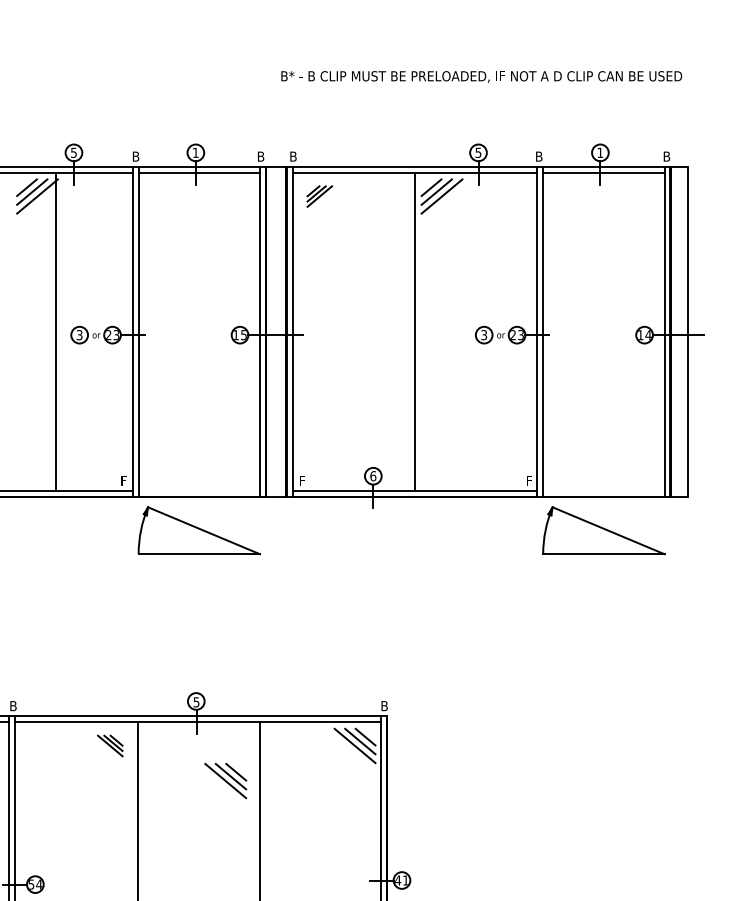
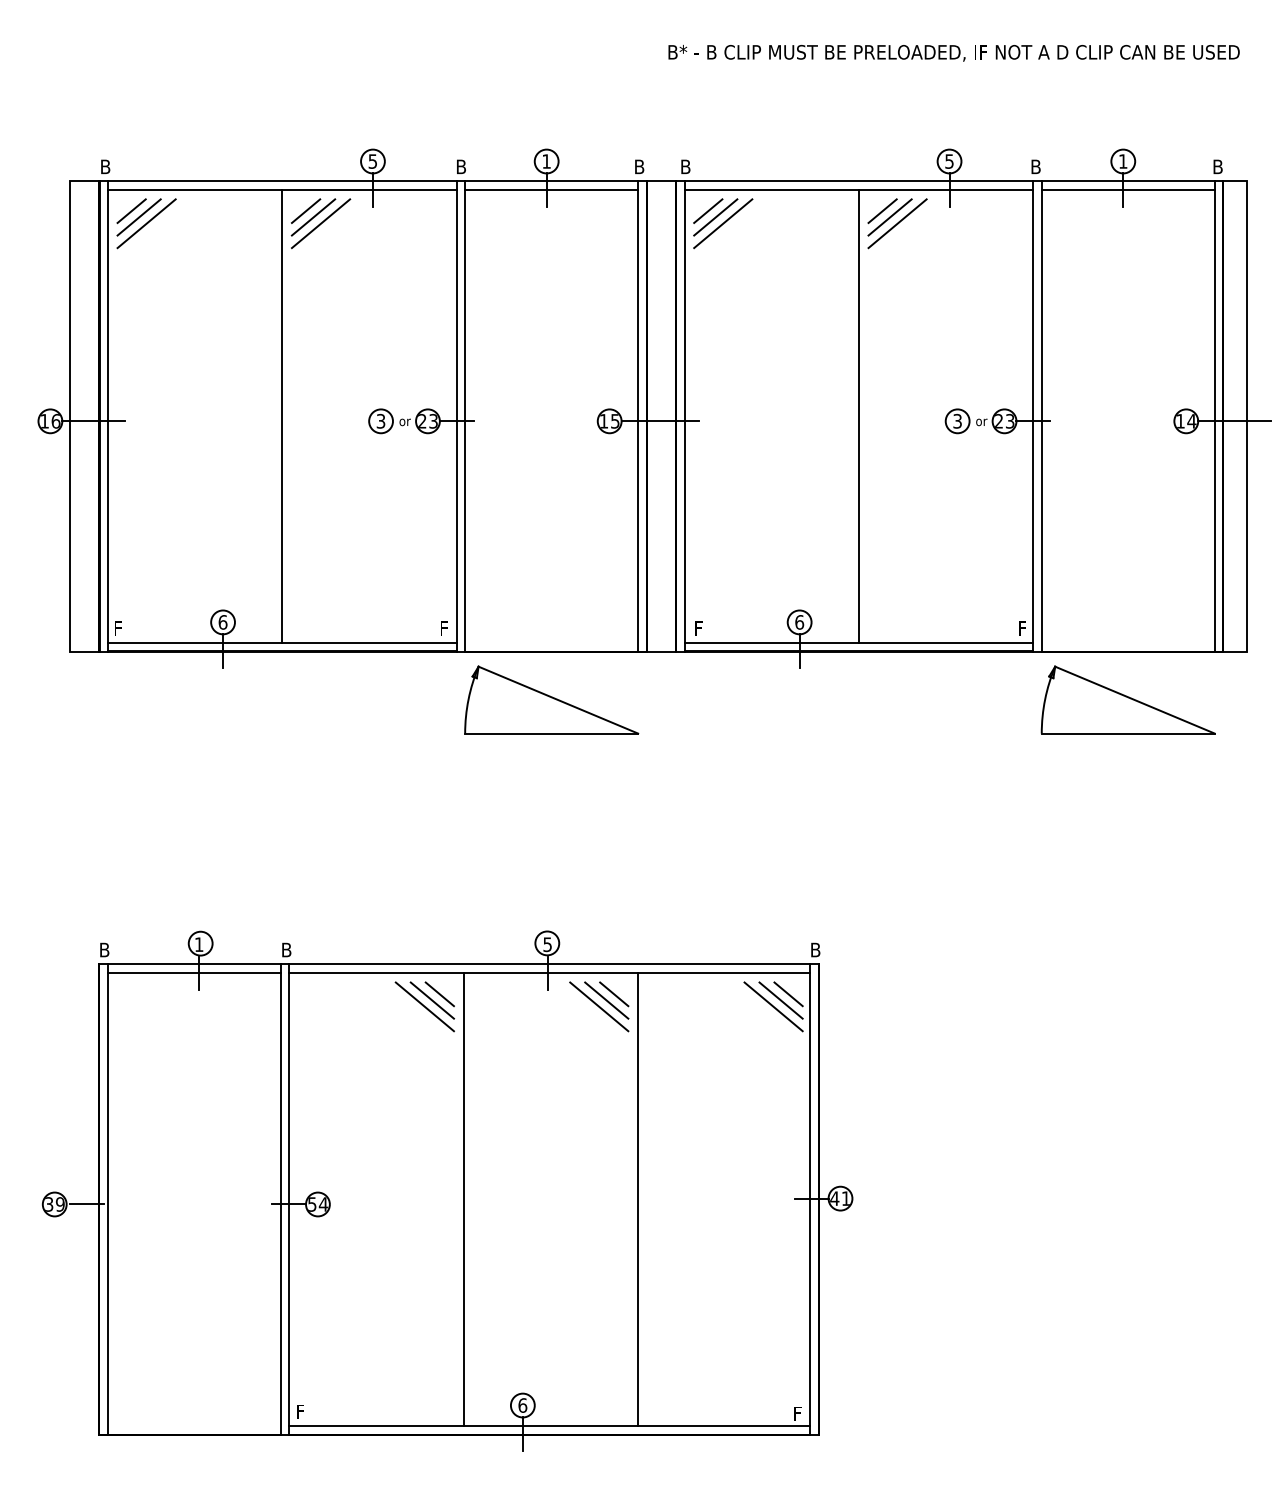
part: (319, 196) -> (723, 223), size x1.67
line: (56, 331) -> (282, 415), moved
part: (110, 745) -> (424, 1006), size x1.67
part: (225, 780) -> (599, 1006), moved

